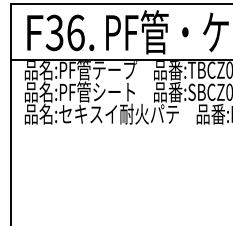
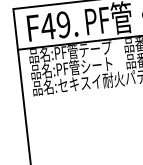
text: (64, 32) -> (55, 25), F36. -> F49.

